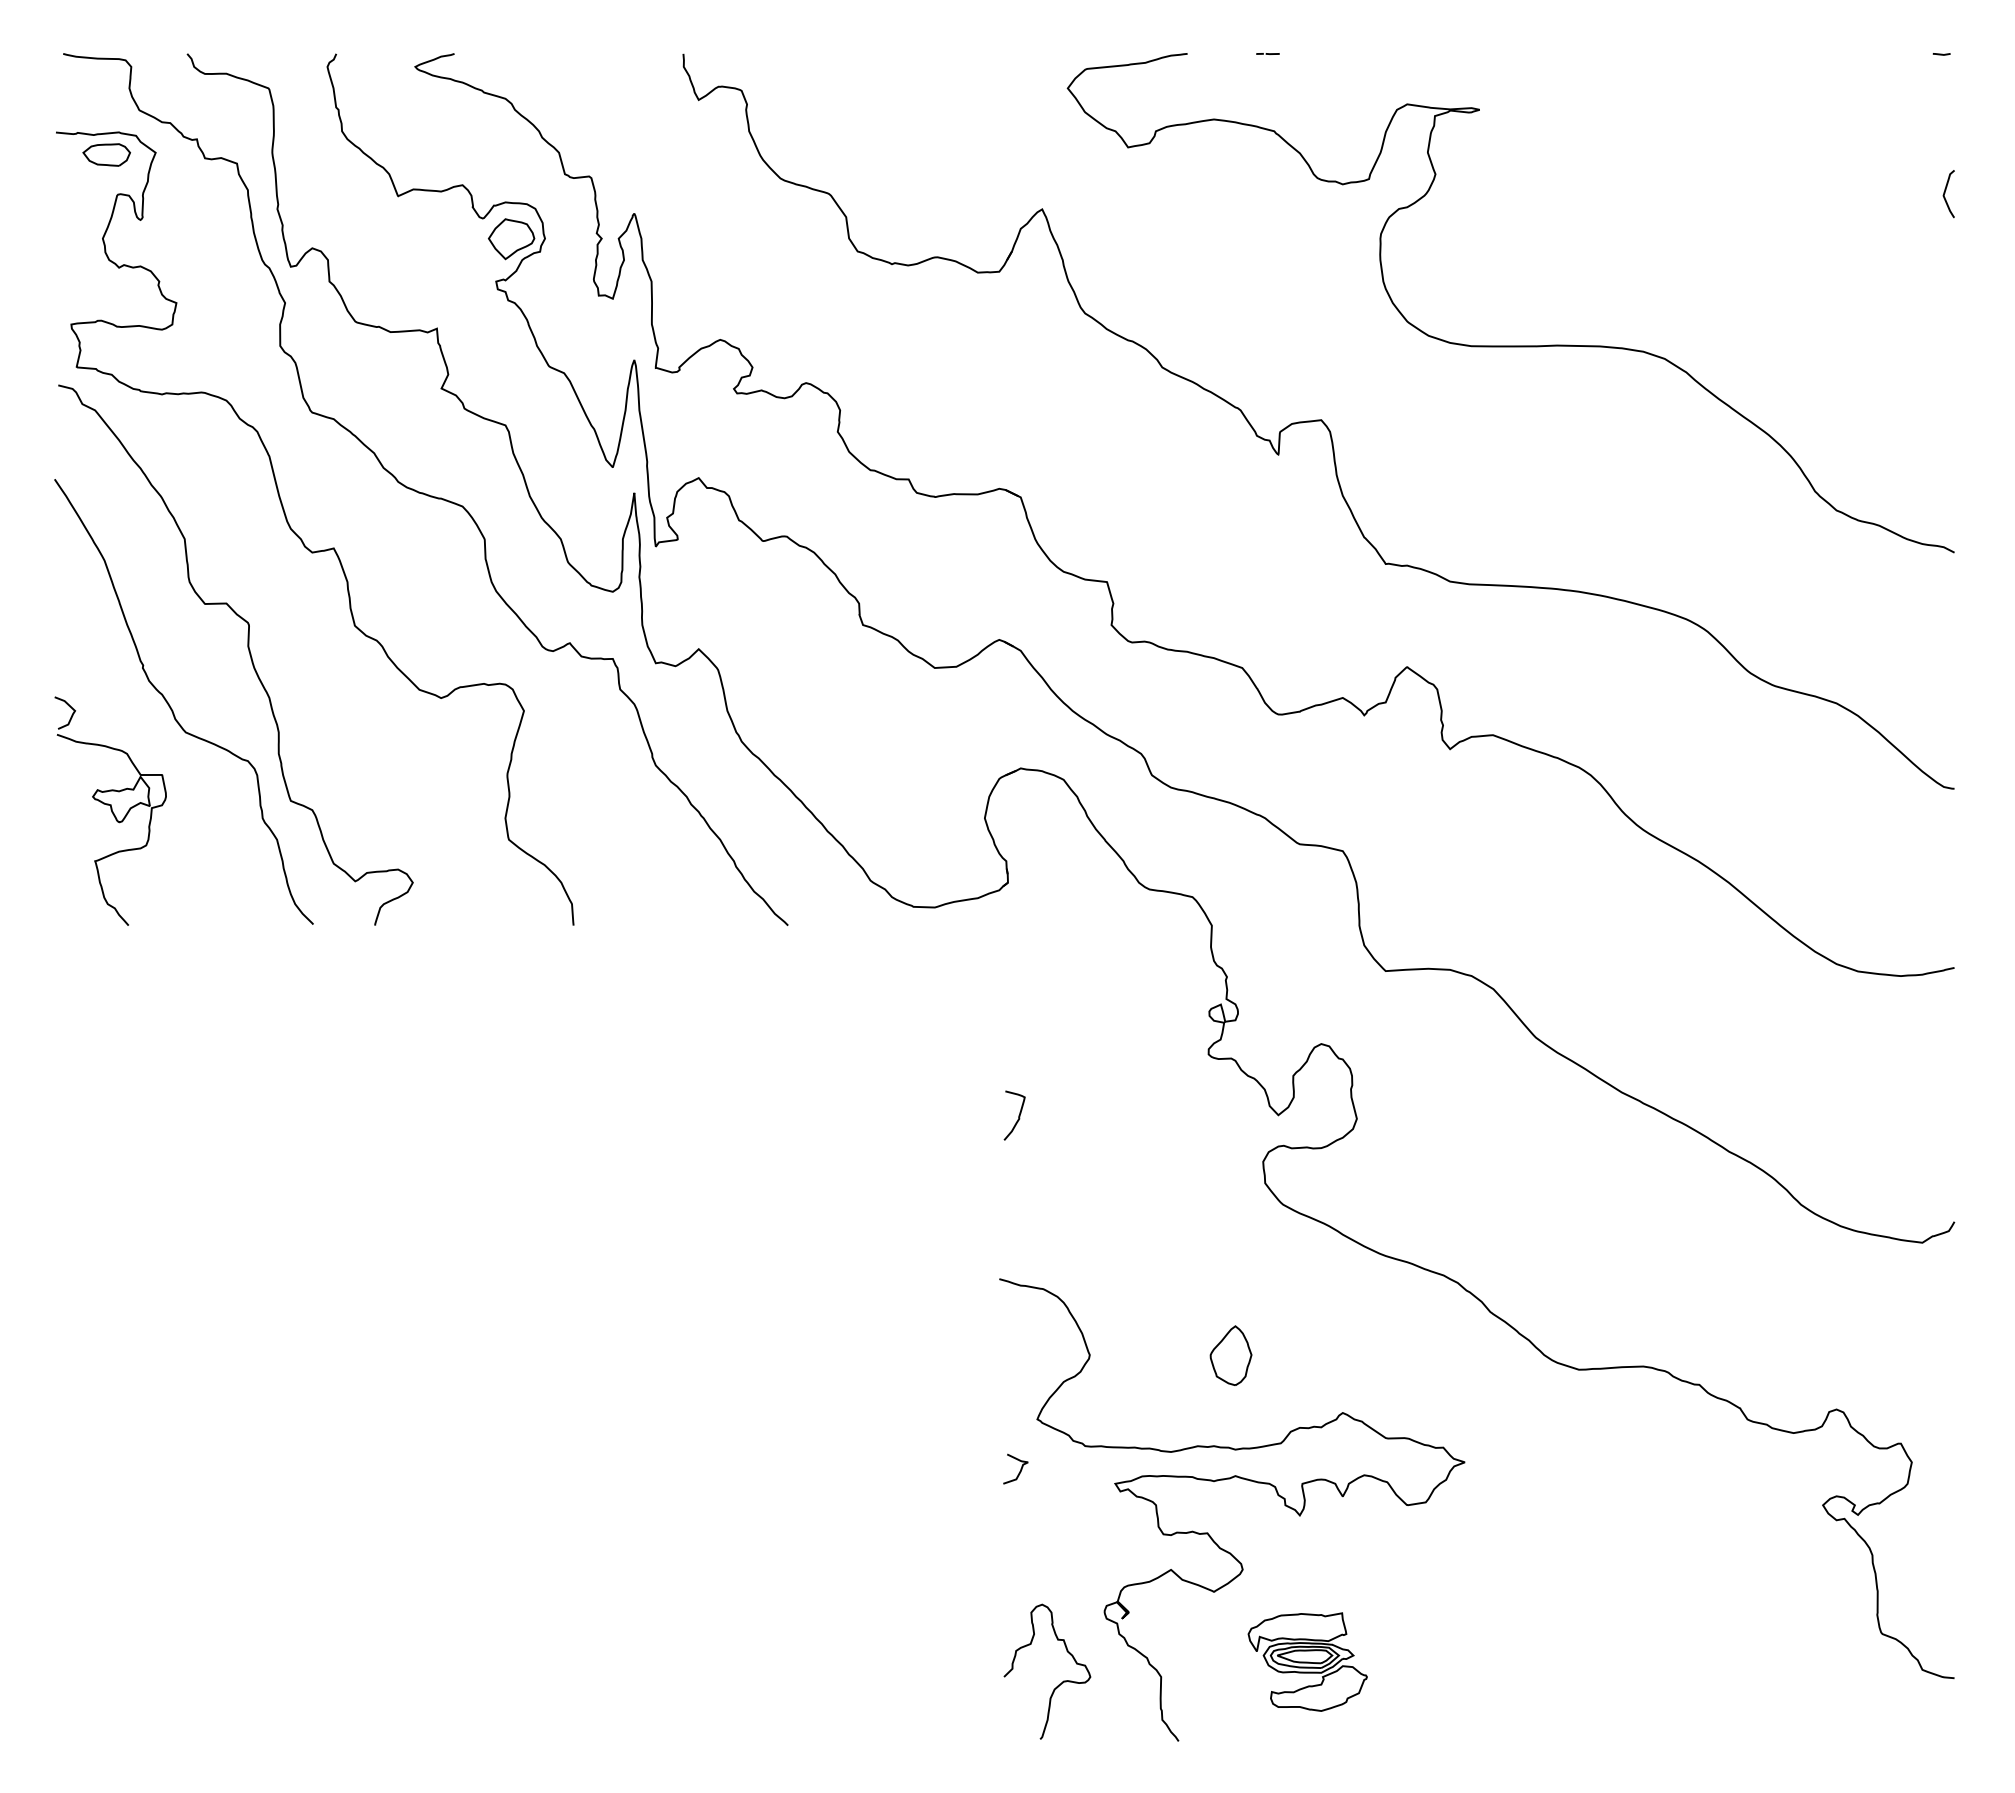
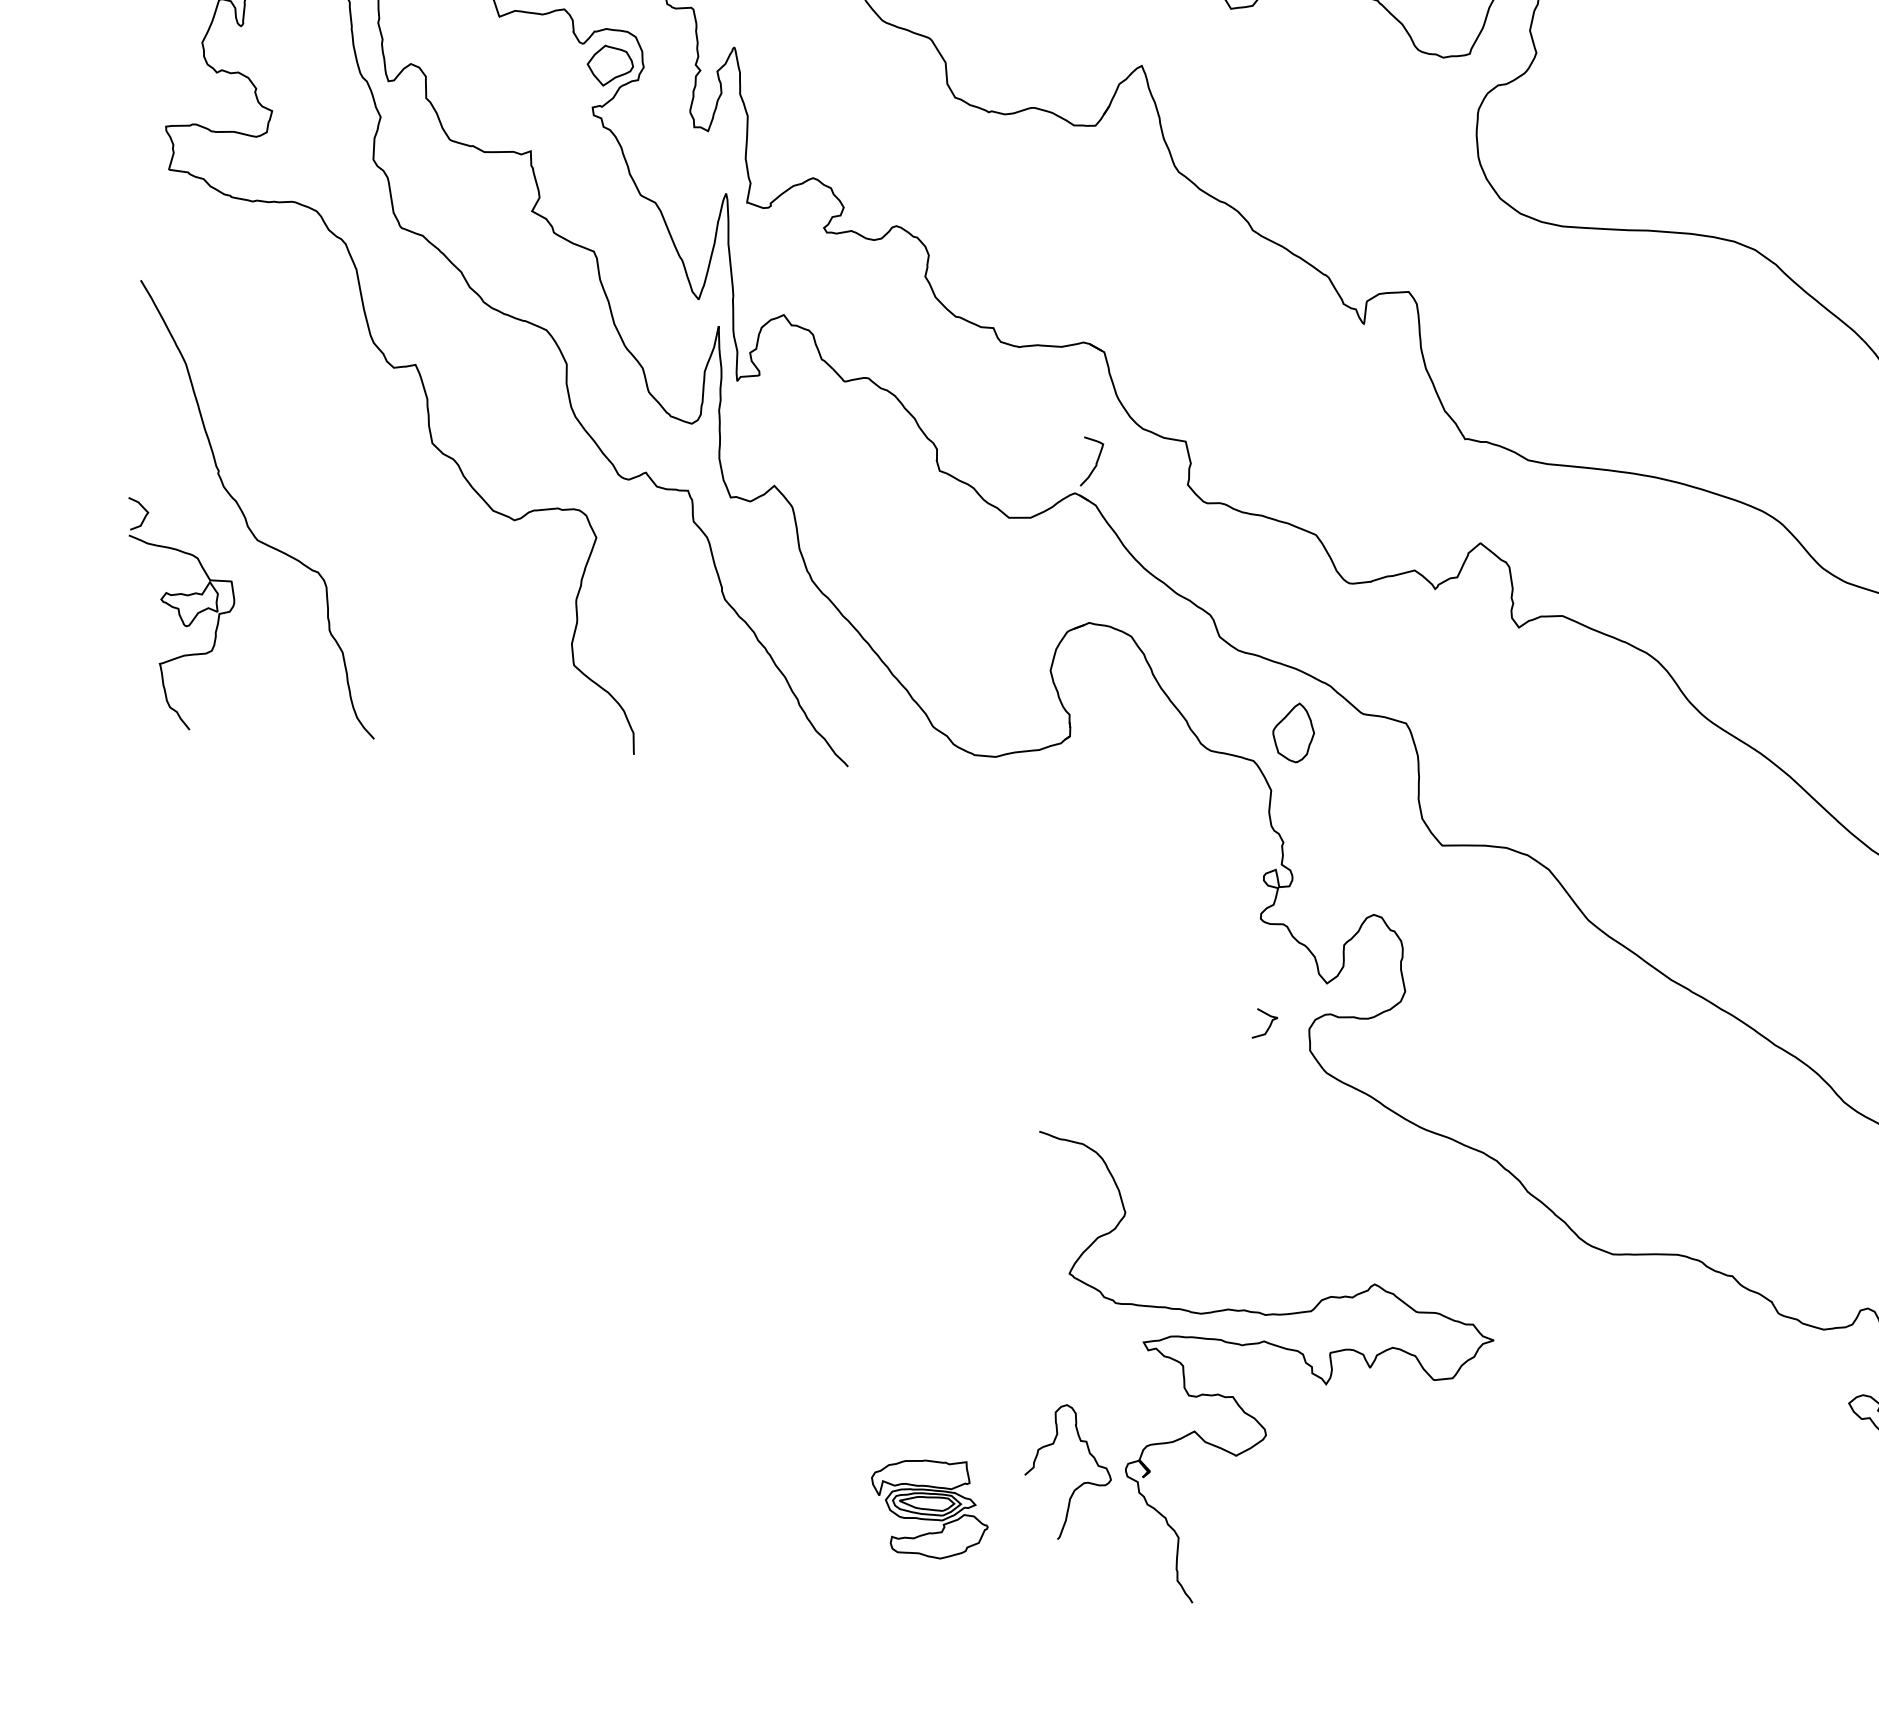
curve: (248, 651) -> (324, 463), removed
curve: (1018, 1115) -> (1095, 462), moved
part: (1230, 1355) -> (1293, 732), moved
curve: (1020, 1468) -> (1269, 1023), moved
part: (1307, 1661) -> (929, 1508), moved
curve: (1058, 1684) -> (1078, 1485), moved

